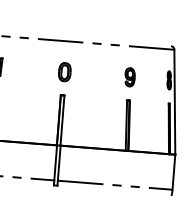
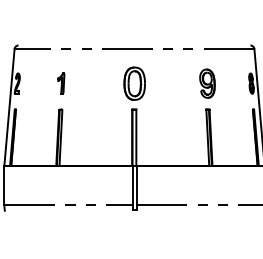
part: (64, 72) -> (134, 83), size x1.6
part: (129, 77) -> (207, 83), size x1.4

